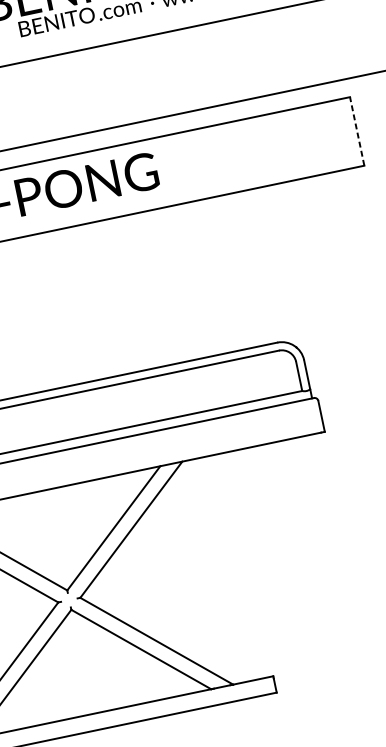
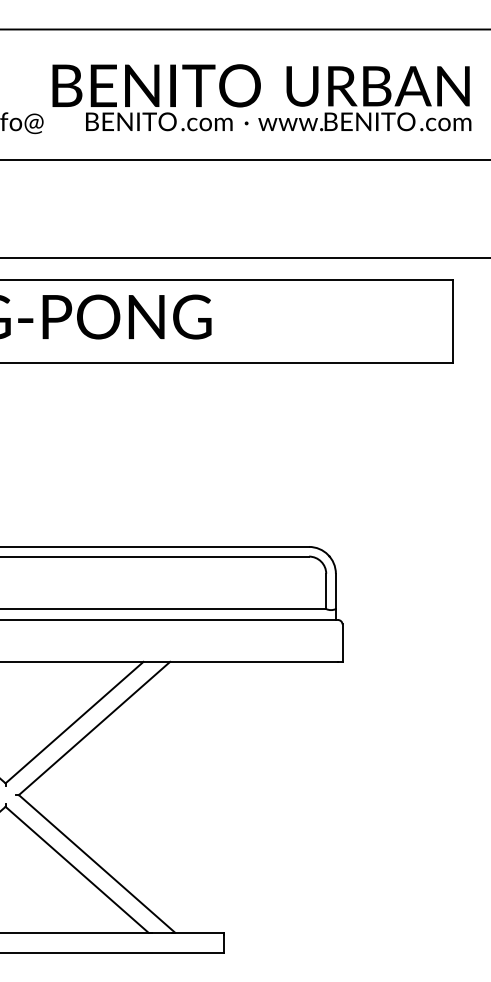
line: (356, 130) -> (452, 320), dashed -> solid

